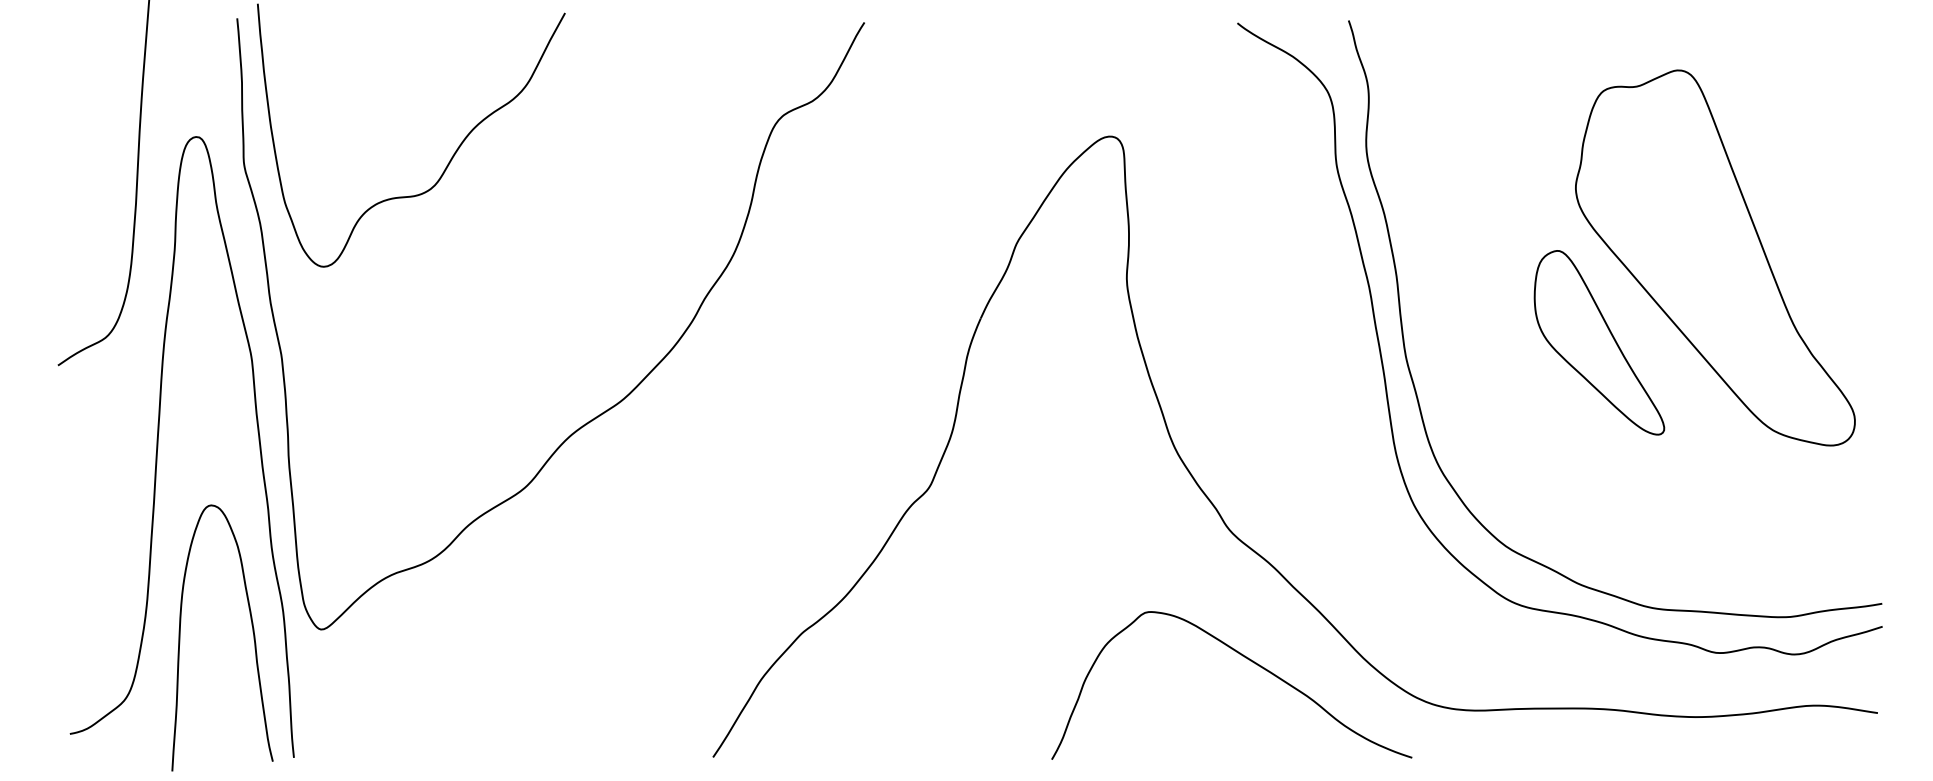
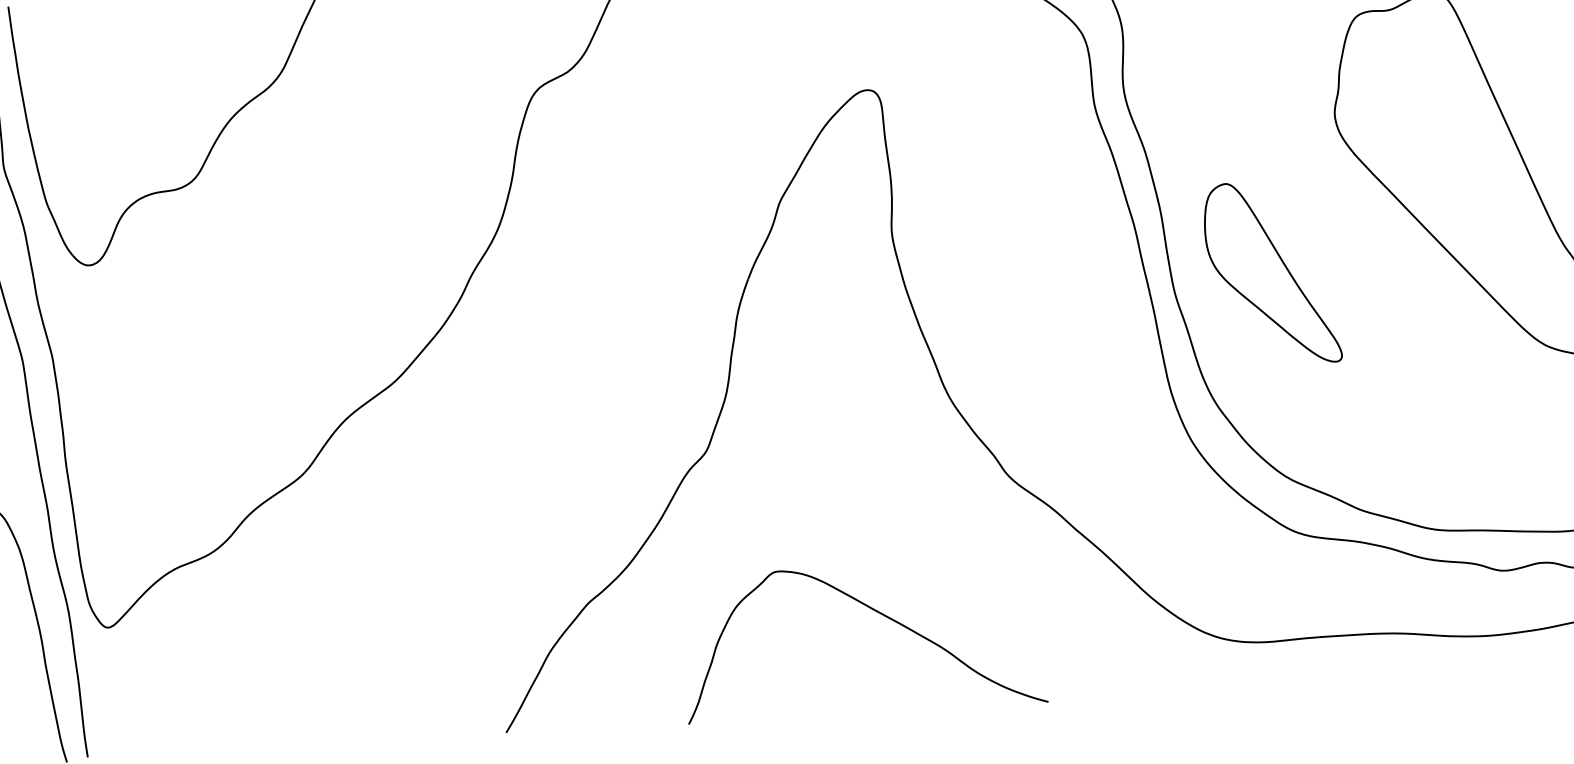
part: (1599, 342) -> (1272, 273), moved
curve: (1245, 658) -> (876, 612), moved

